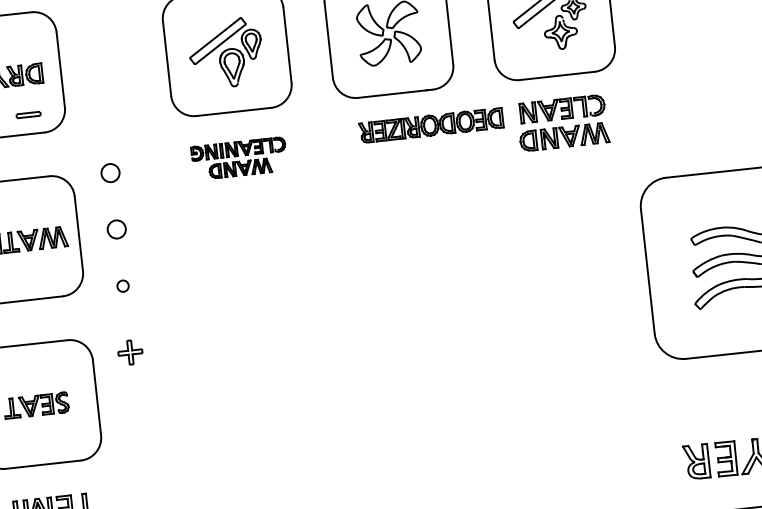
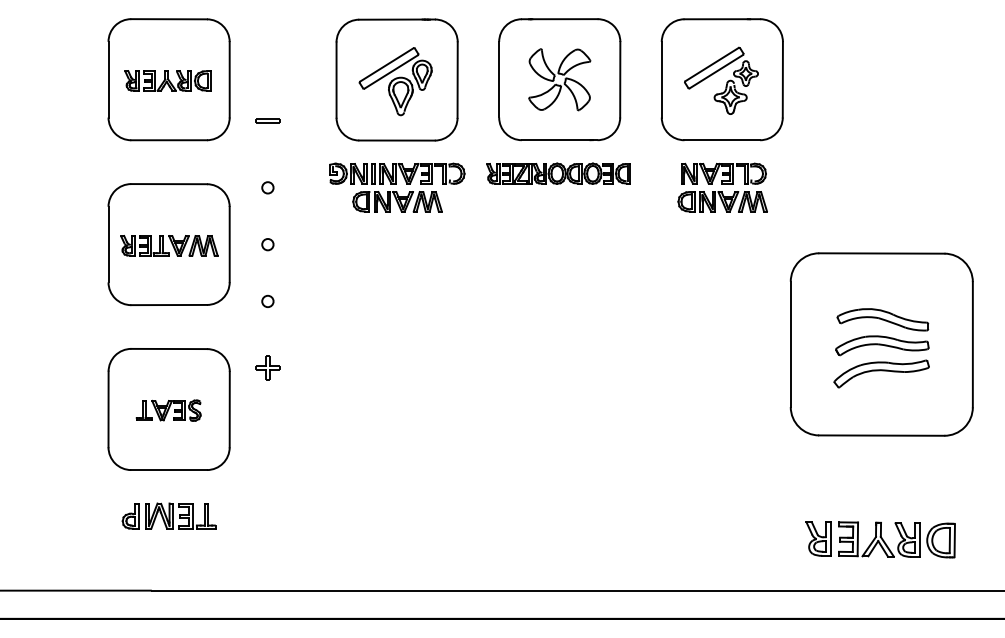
part: (28, 114) -> (267, 120), moved
part: (431, 125) -> (558, 173), moved
part: (239, 158) -> (397, 187), size x1.43
circle: (110, 172) -> (267, 187), size x0.62
circle: (116, 229) -> (267, 244), size x0.62

